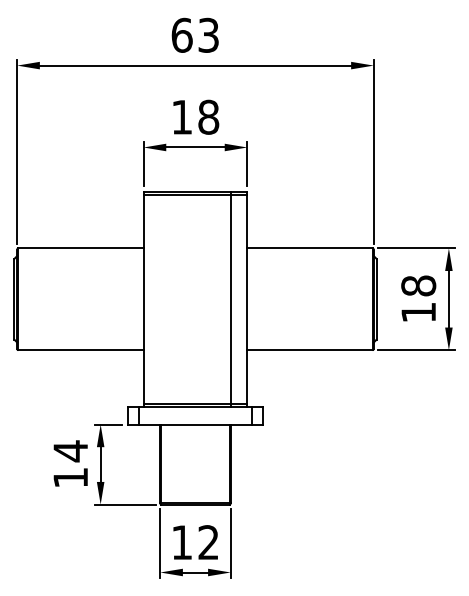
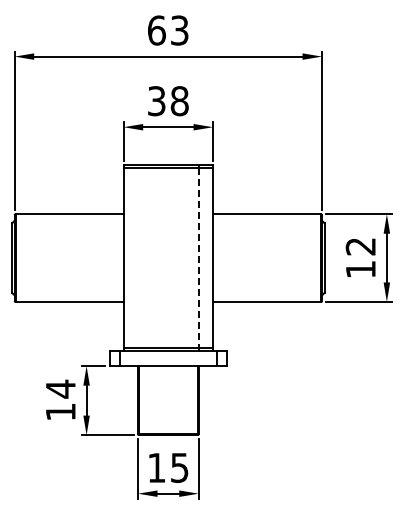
text: (181, 117) -> (156, 101), 18 -> 38
text: (418, 285) -> (360, 246), 18 -> 12
line: (231, 299) -> (199, 258), solid -> dashed
text: (208, 542) -> (179, 467), 12 -> 15

